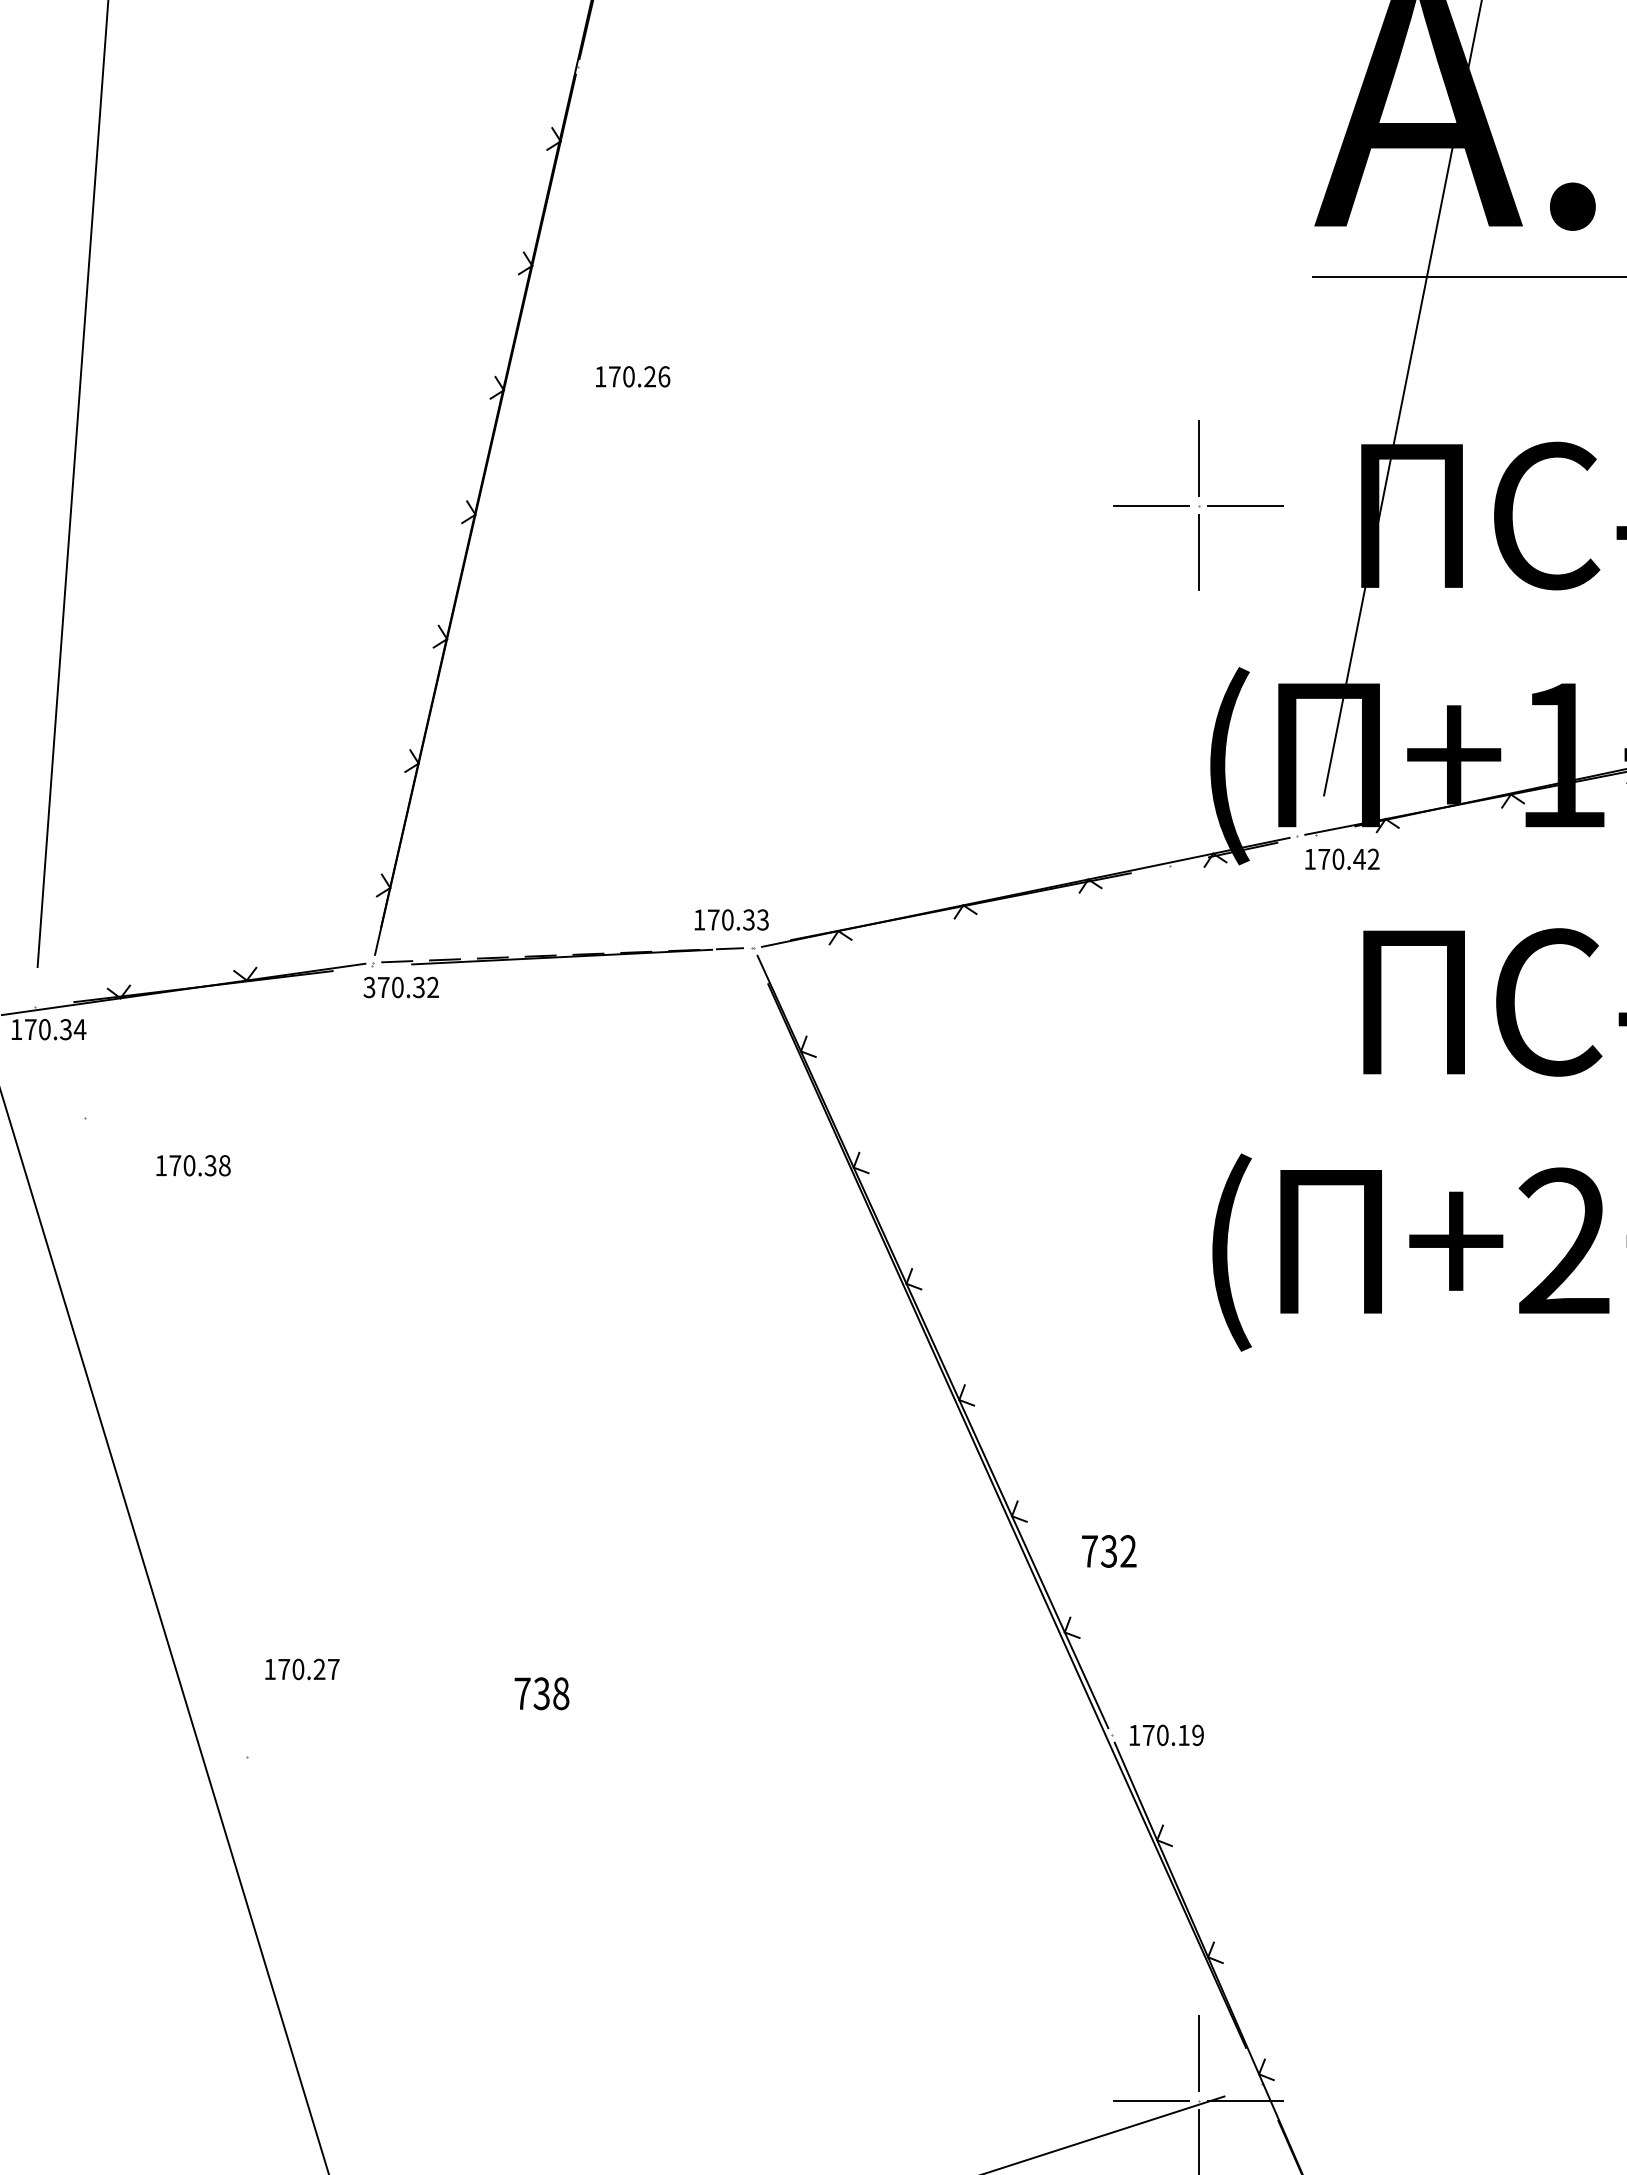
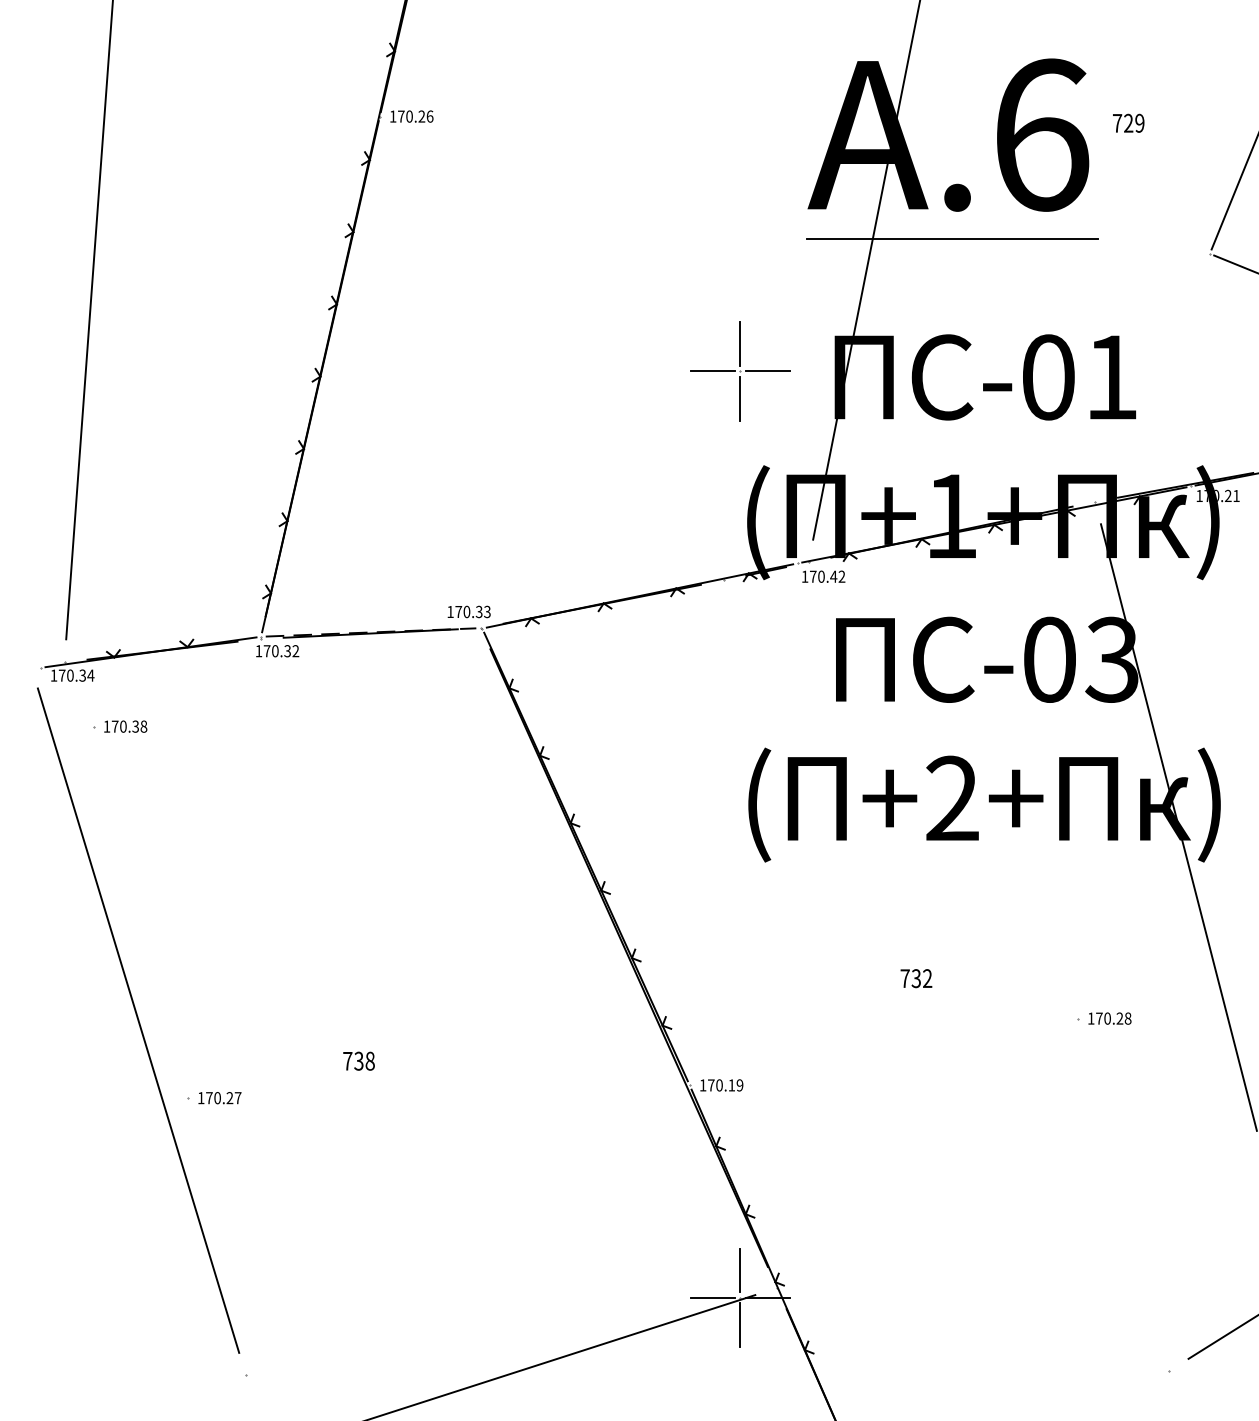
text: (632, 376) -> (411, 116), moved
text: (368, 988) -> (258, 651), 370.32 -> 170.32
text: (193, 1165) -> (125, 726), moved
text: (1109, 1551) -> (916, 978), moved
text: (301, 1670) -> (219, 1098), moved

